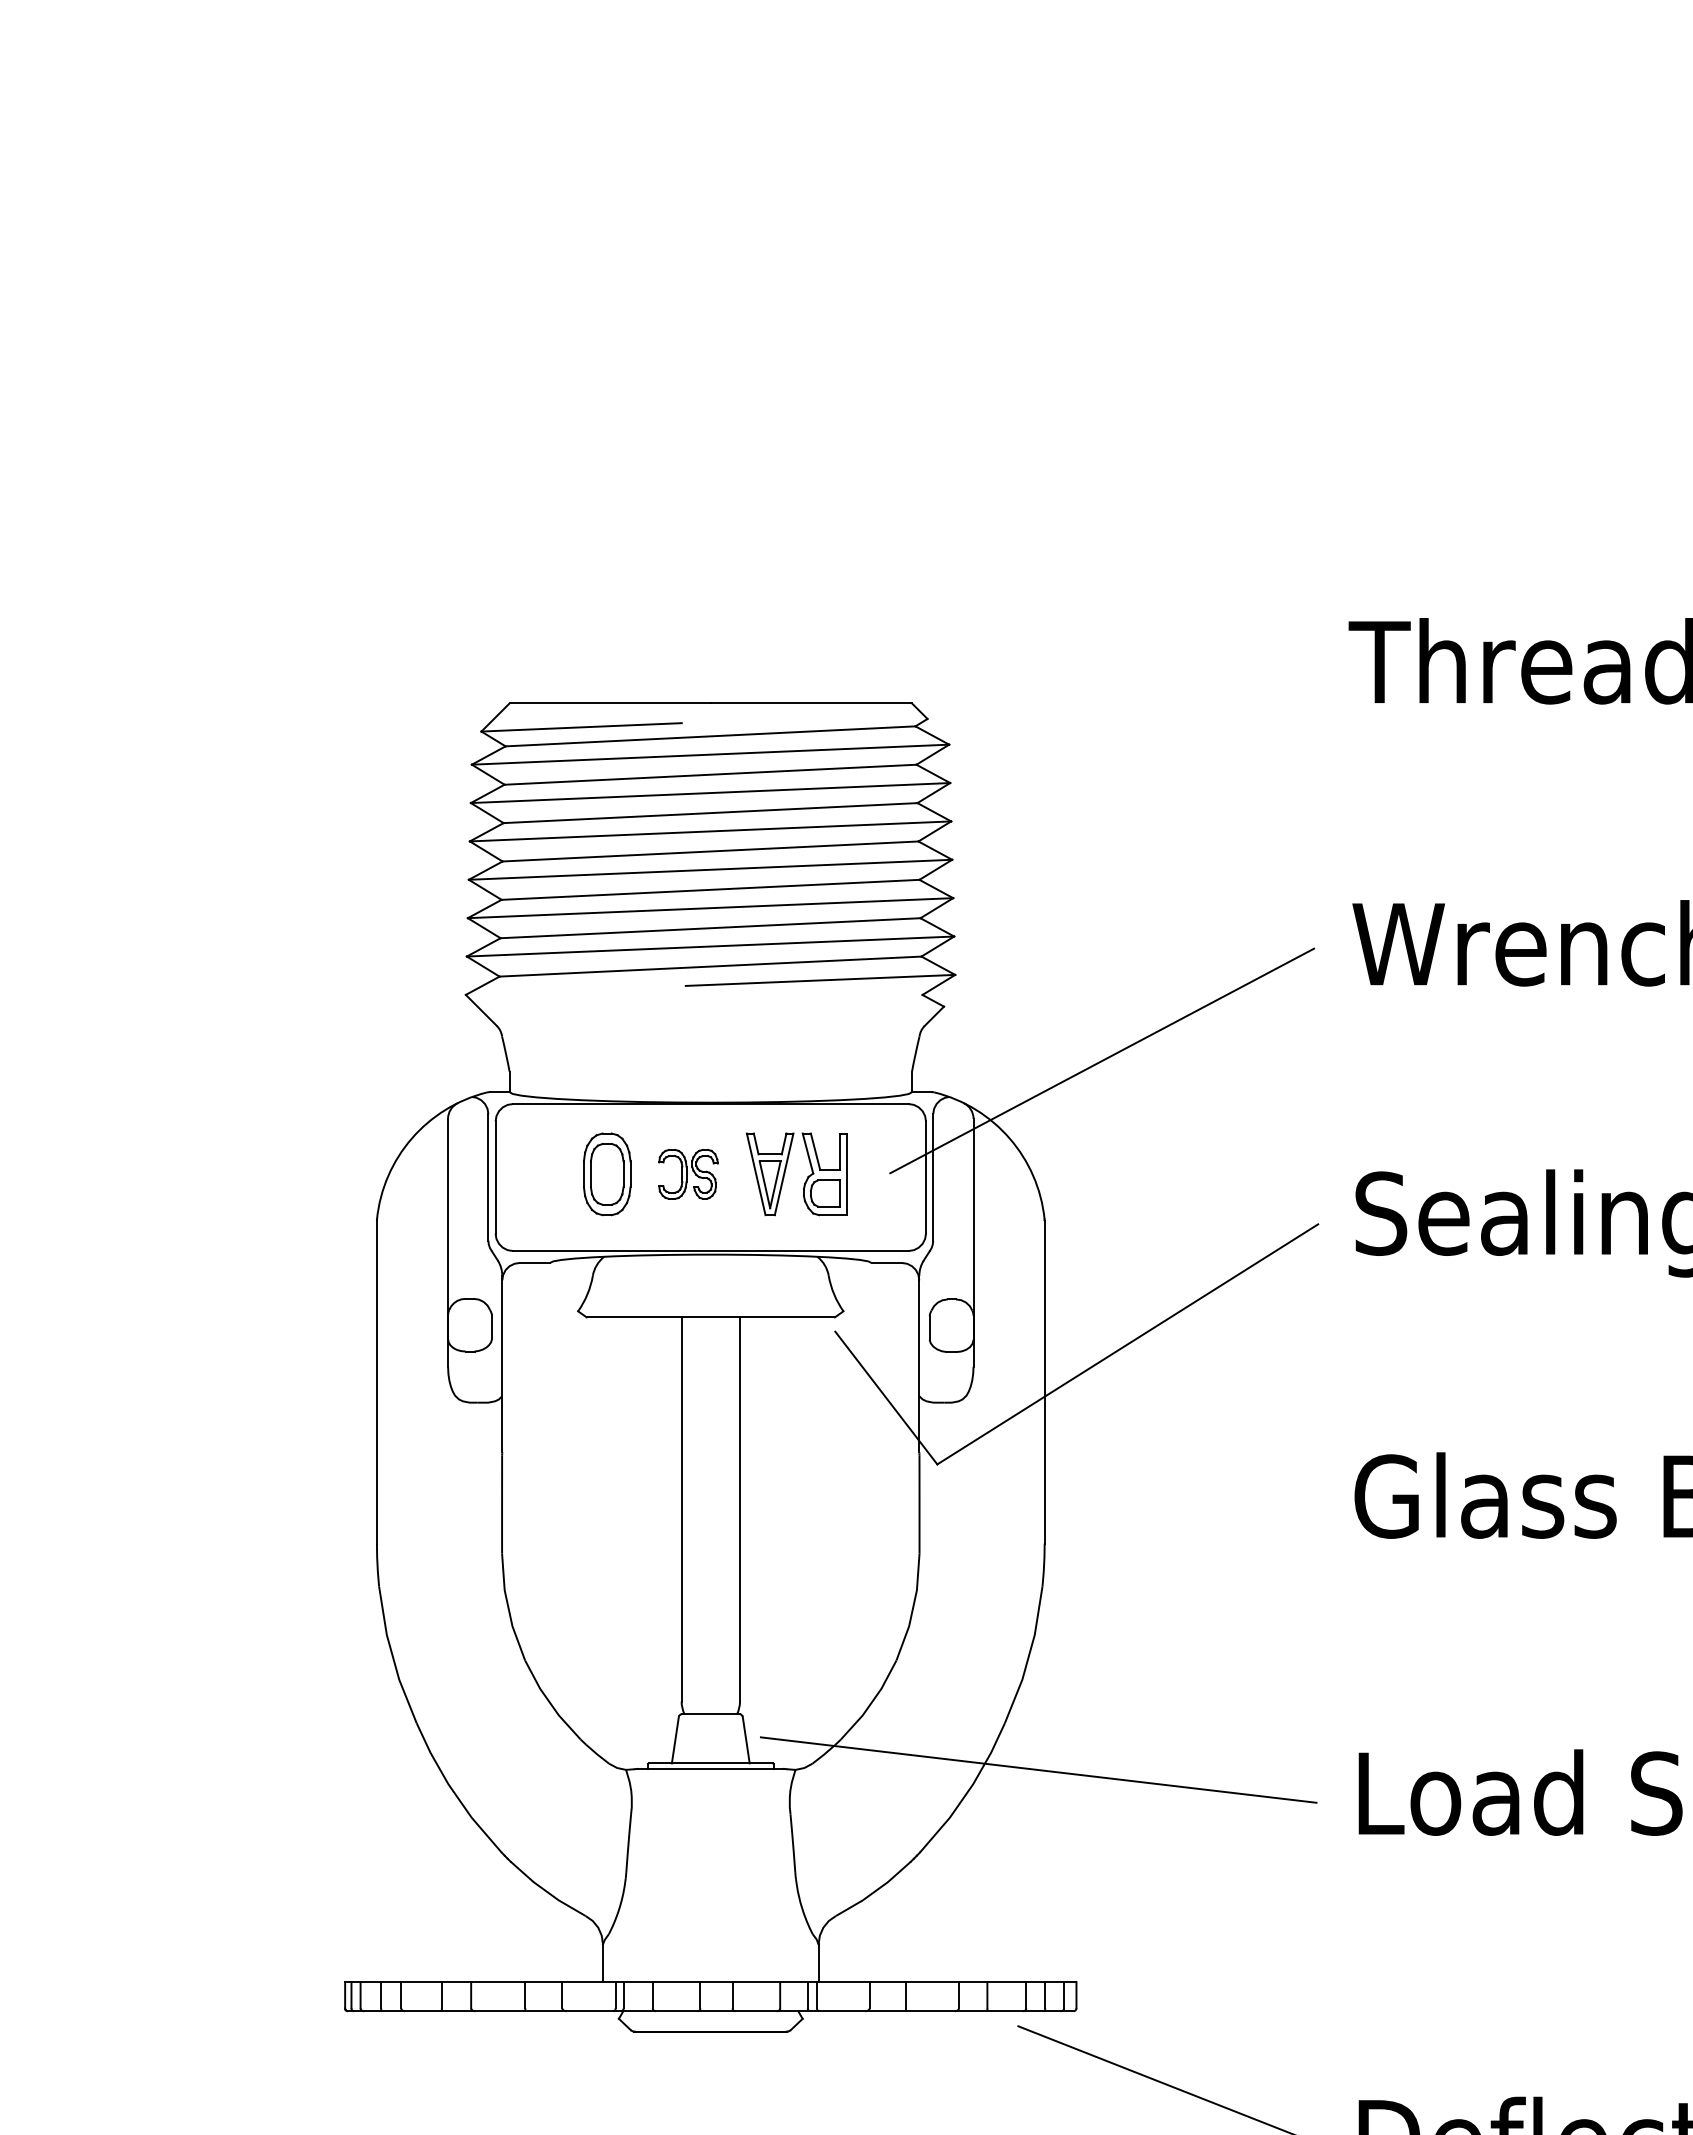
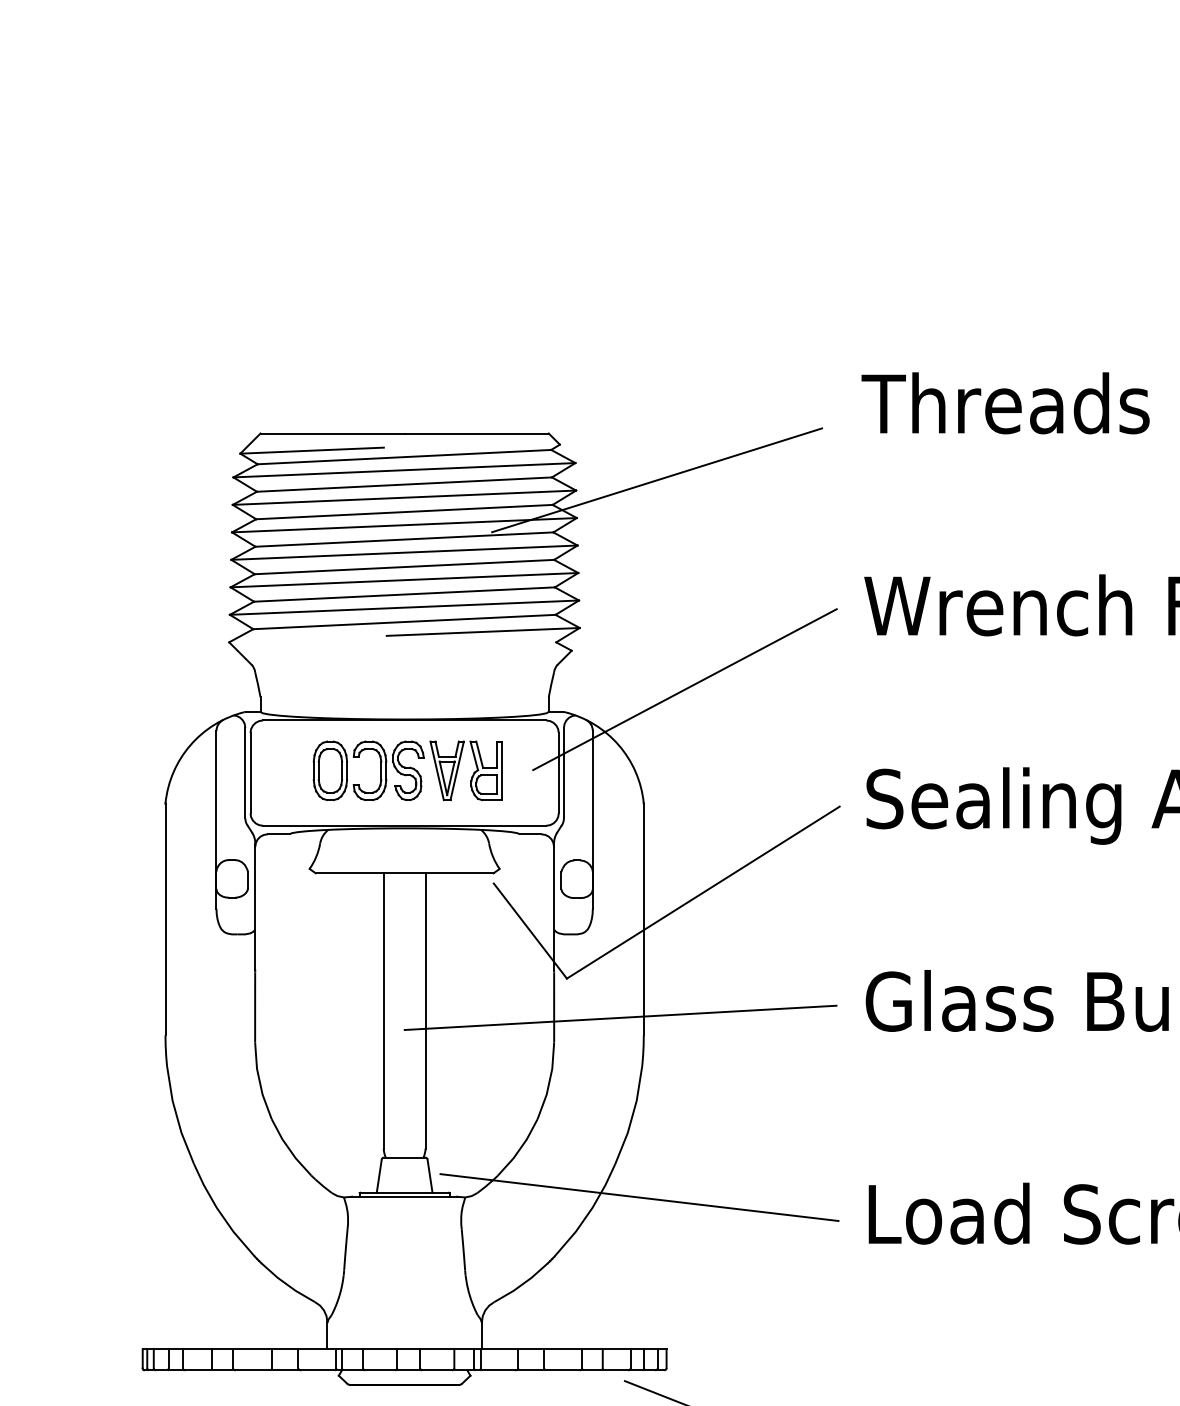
line: (1062, 768) -> (656, 480), added
part: (688, 1174) -> (388, 770), size x1.67
line: (1011, 1519) -> (620, 1018), added

